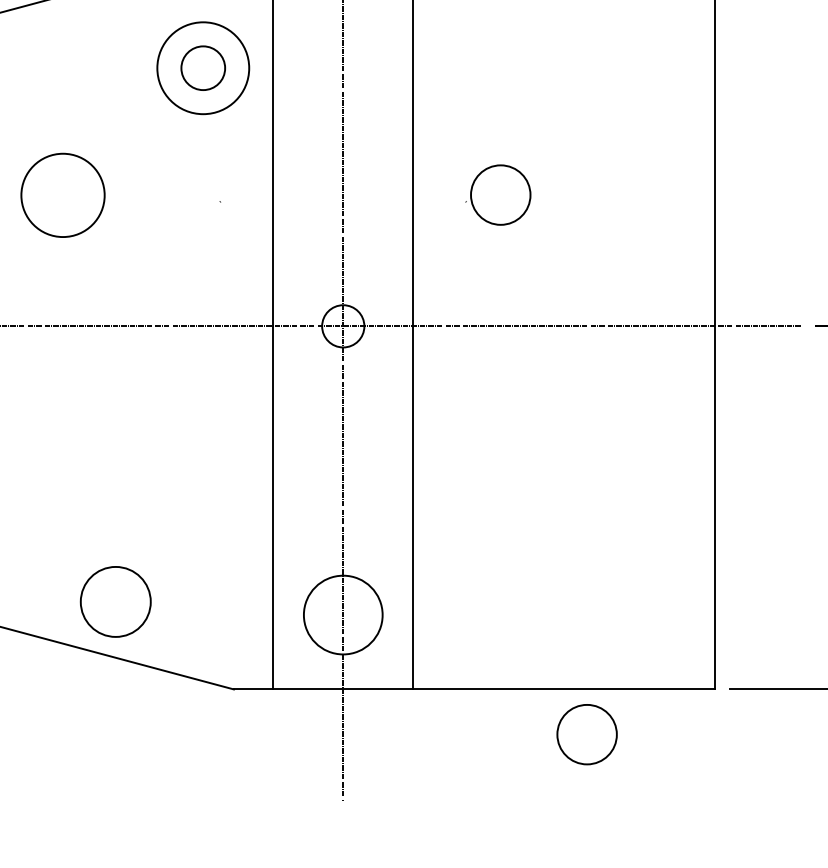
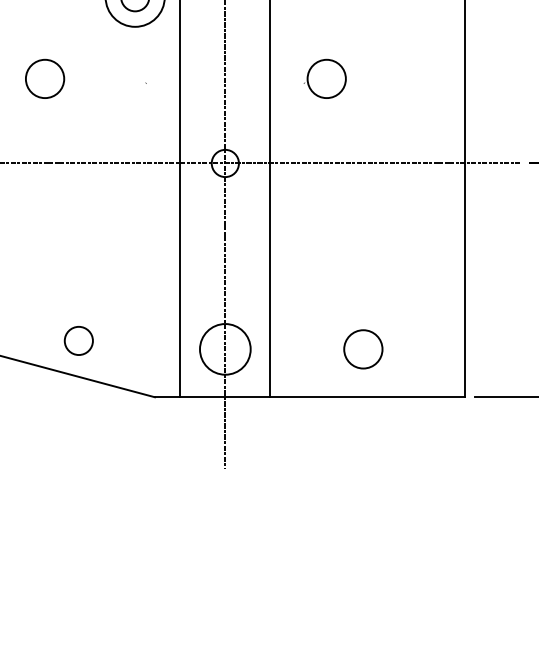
circle: (63, 194) -> (45, 78), size x0.71
circle: (115, 601) -> (78, 340), size x0.62
circle: (587, 734) -> (363, 349), moved

